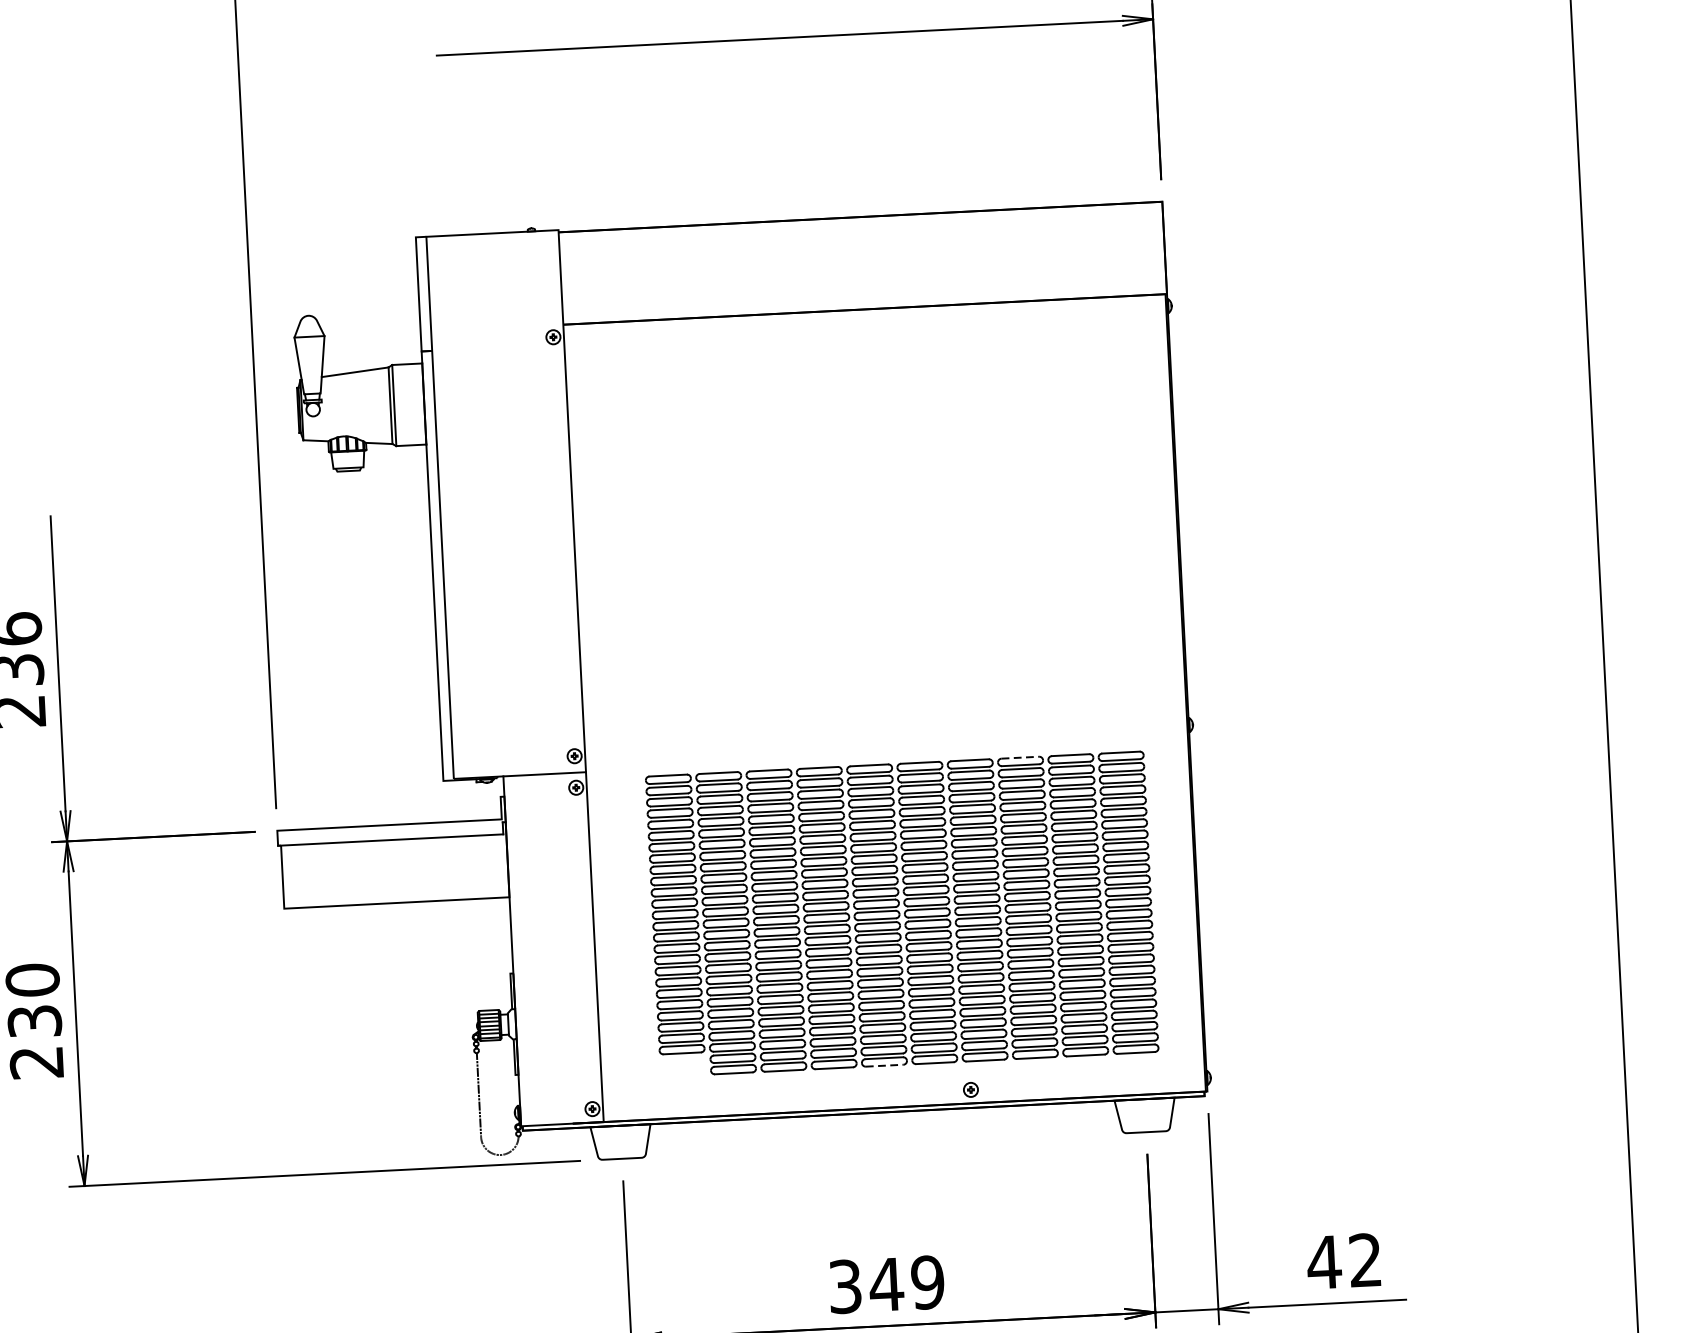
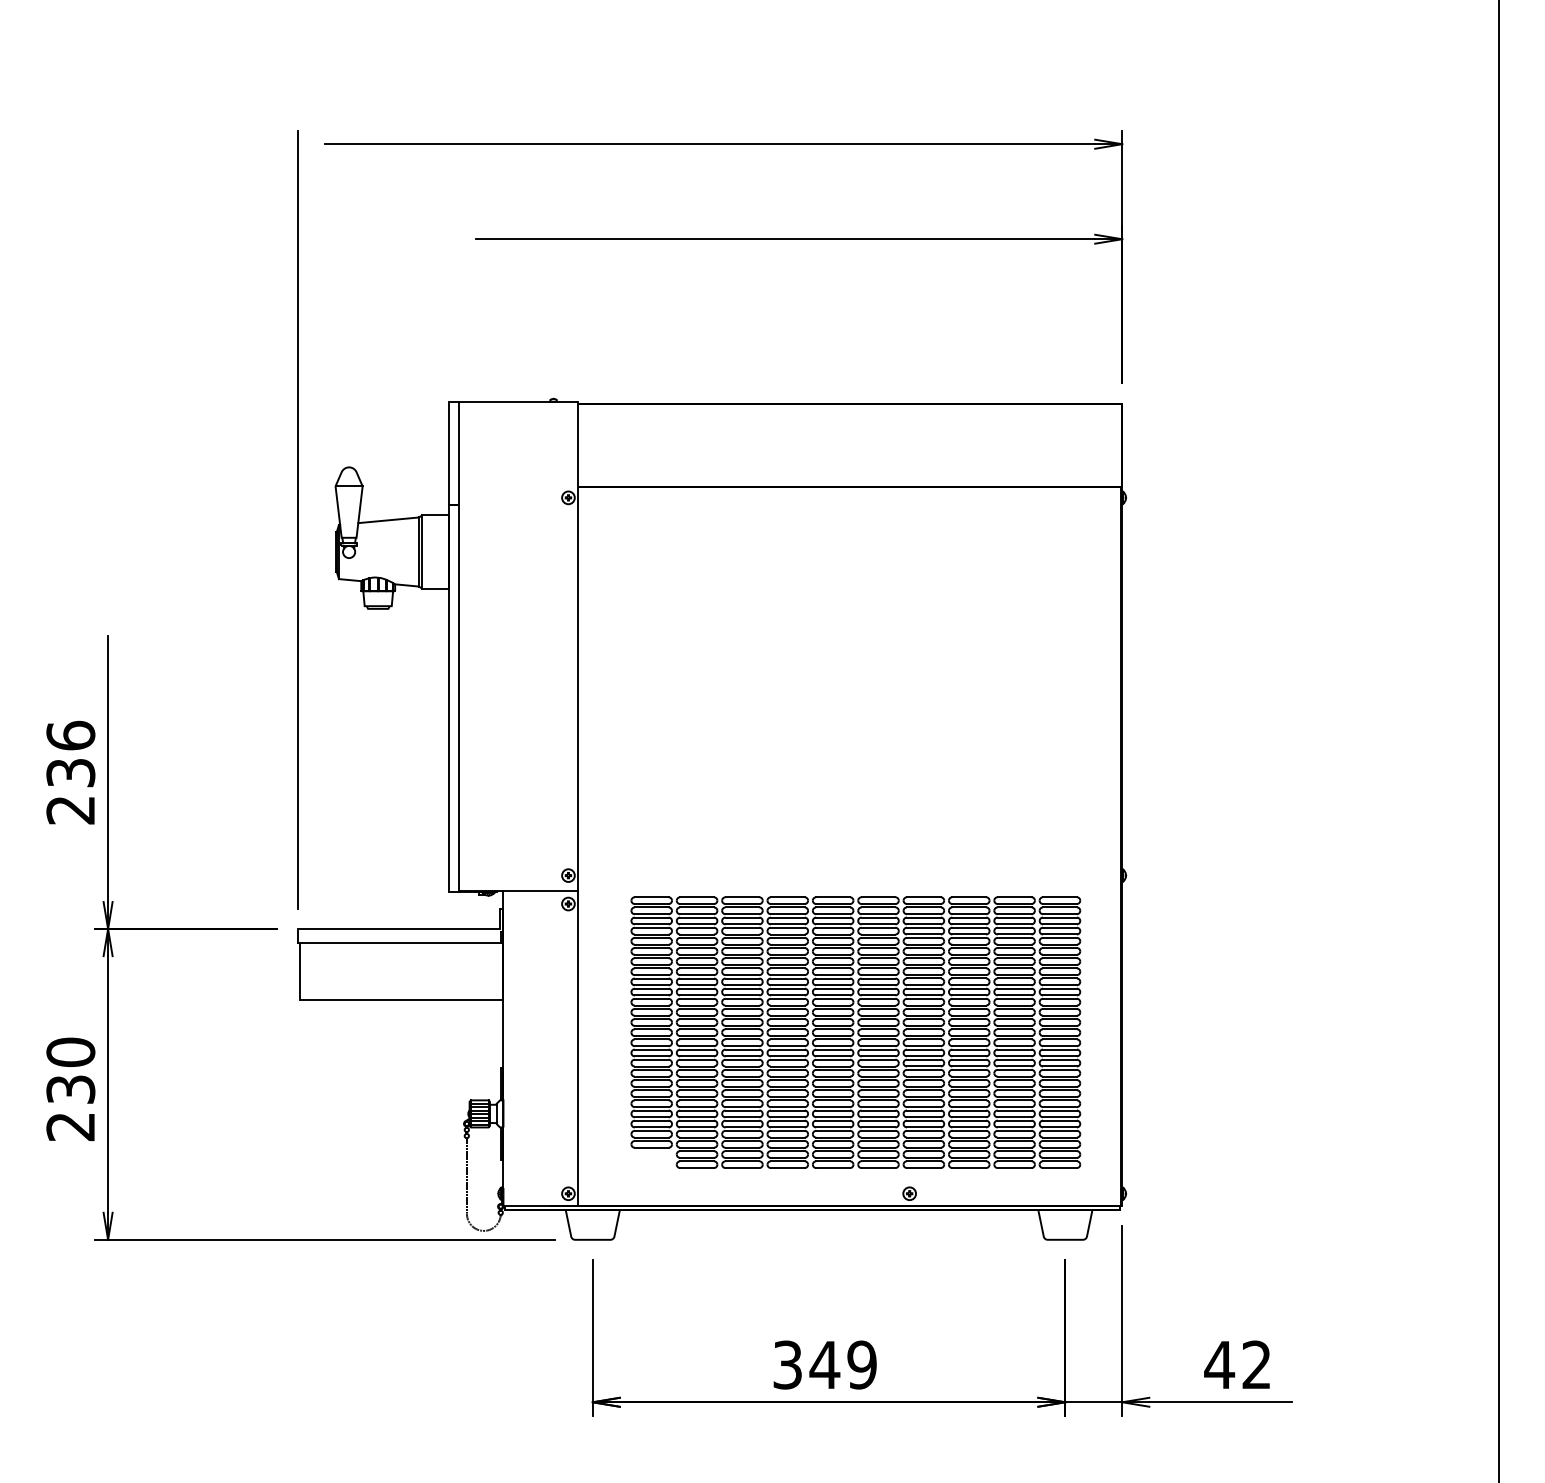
line: (1020, 757) -> (969, 897), dashed -> solid
line: (885, 1066) -> (833, 1168), dashed -> solid

